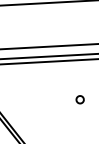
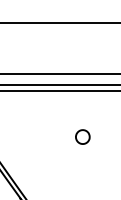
part: (80, 100) -> (82, 137), size x1.6

